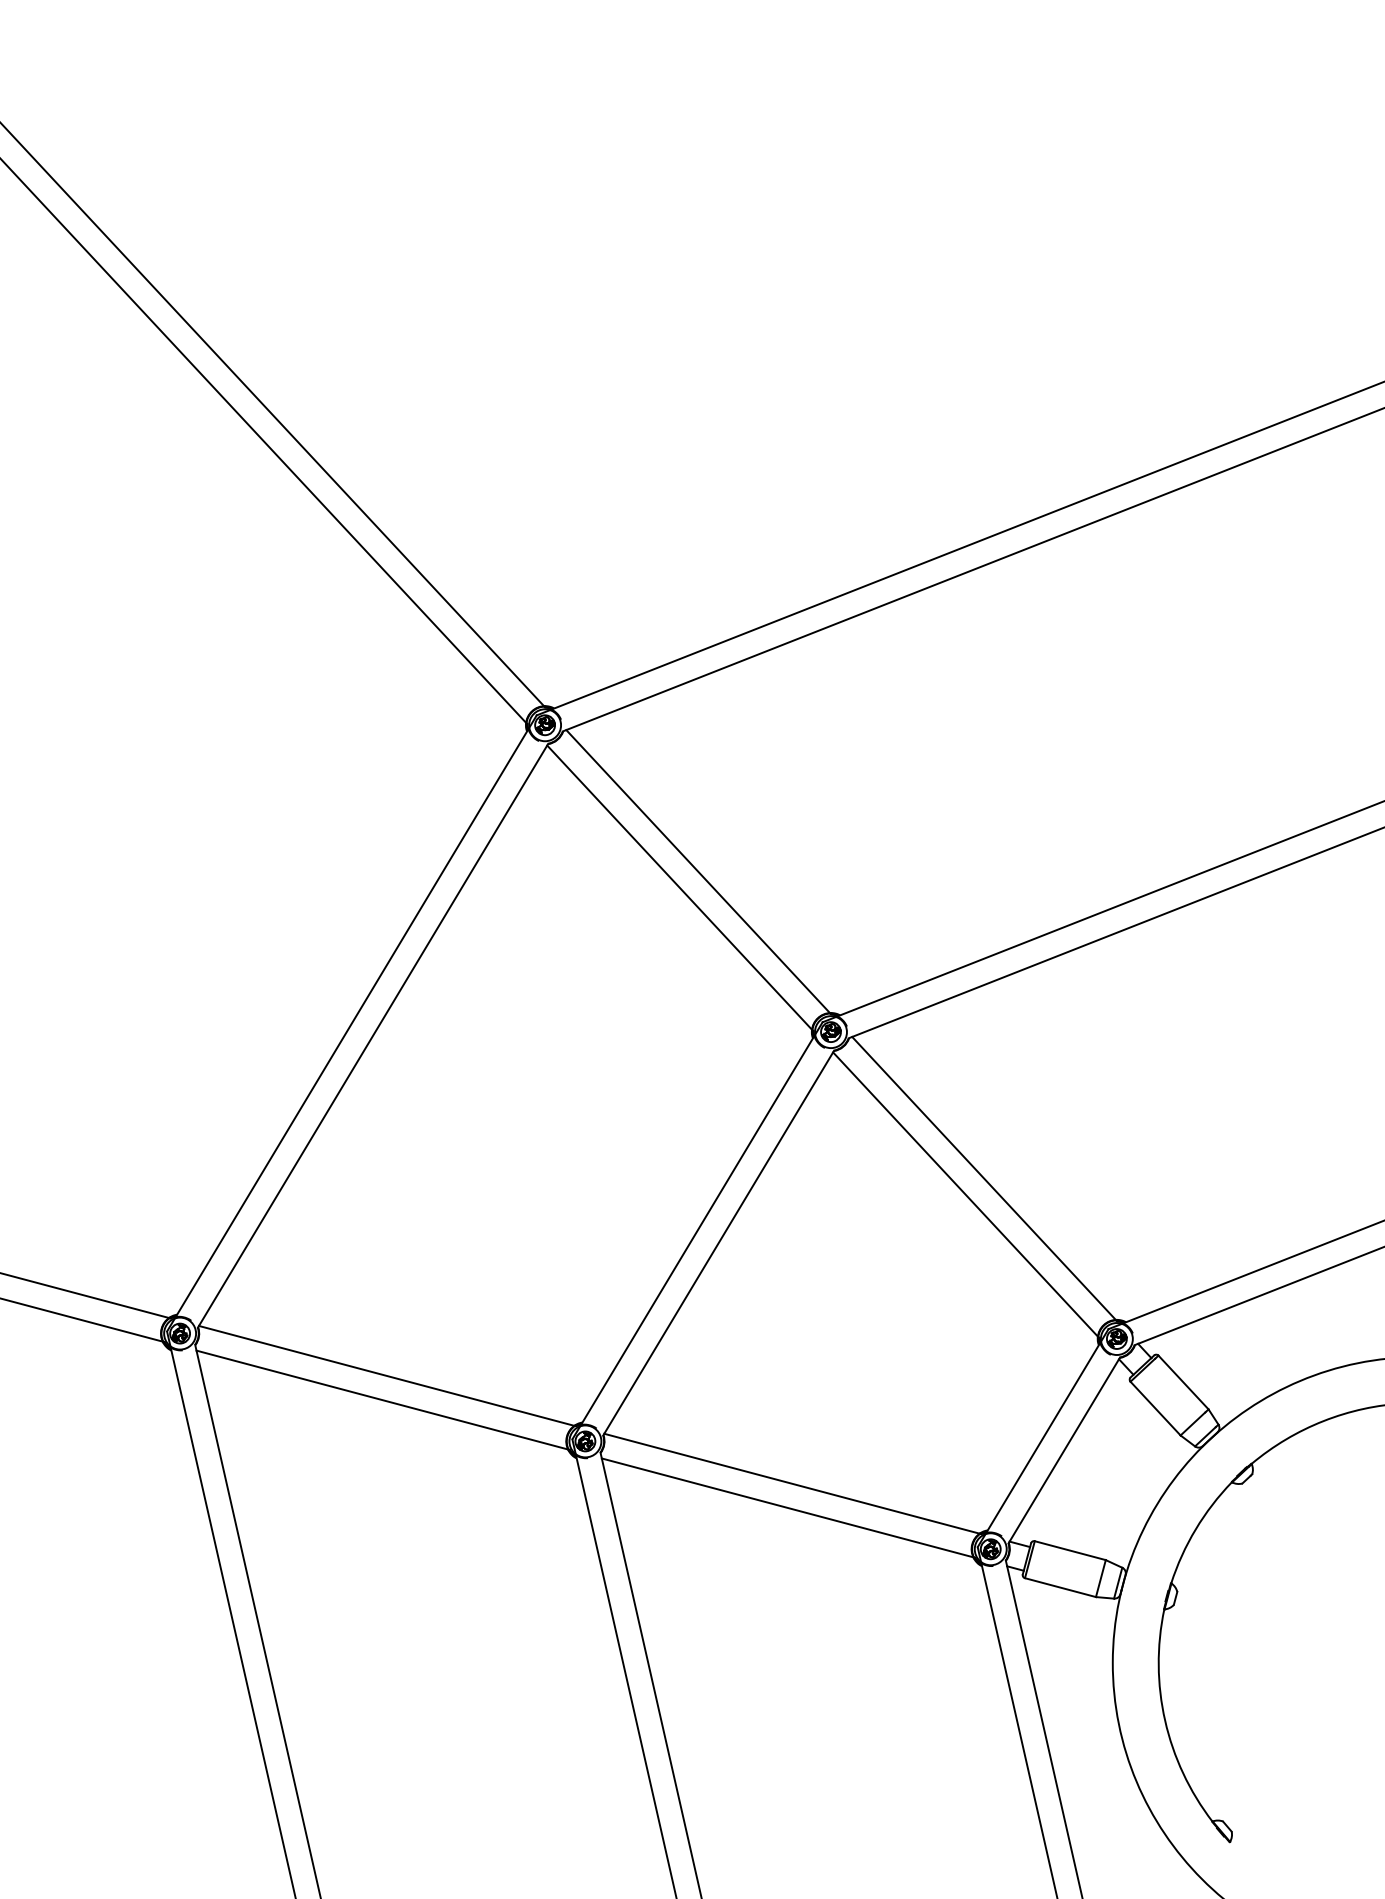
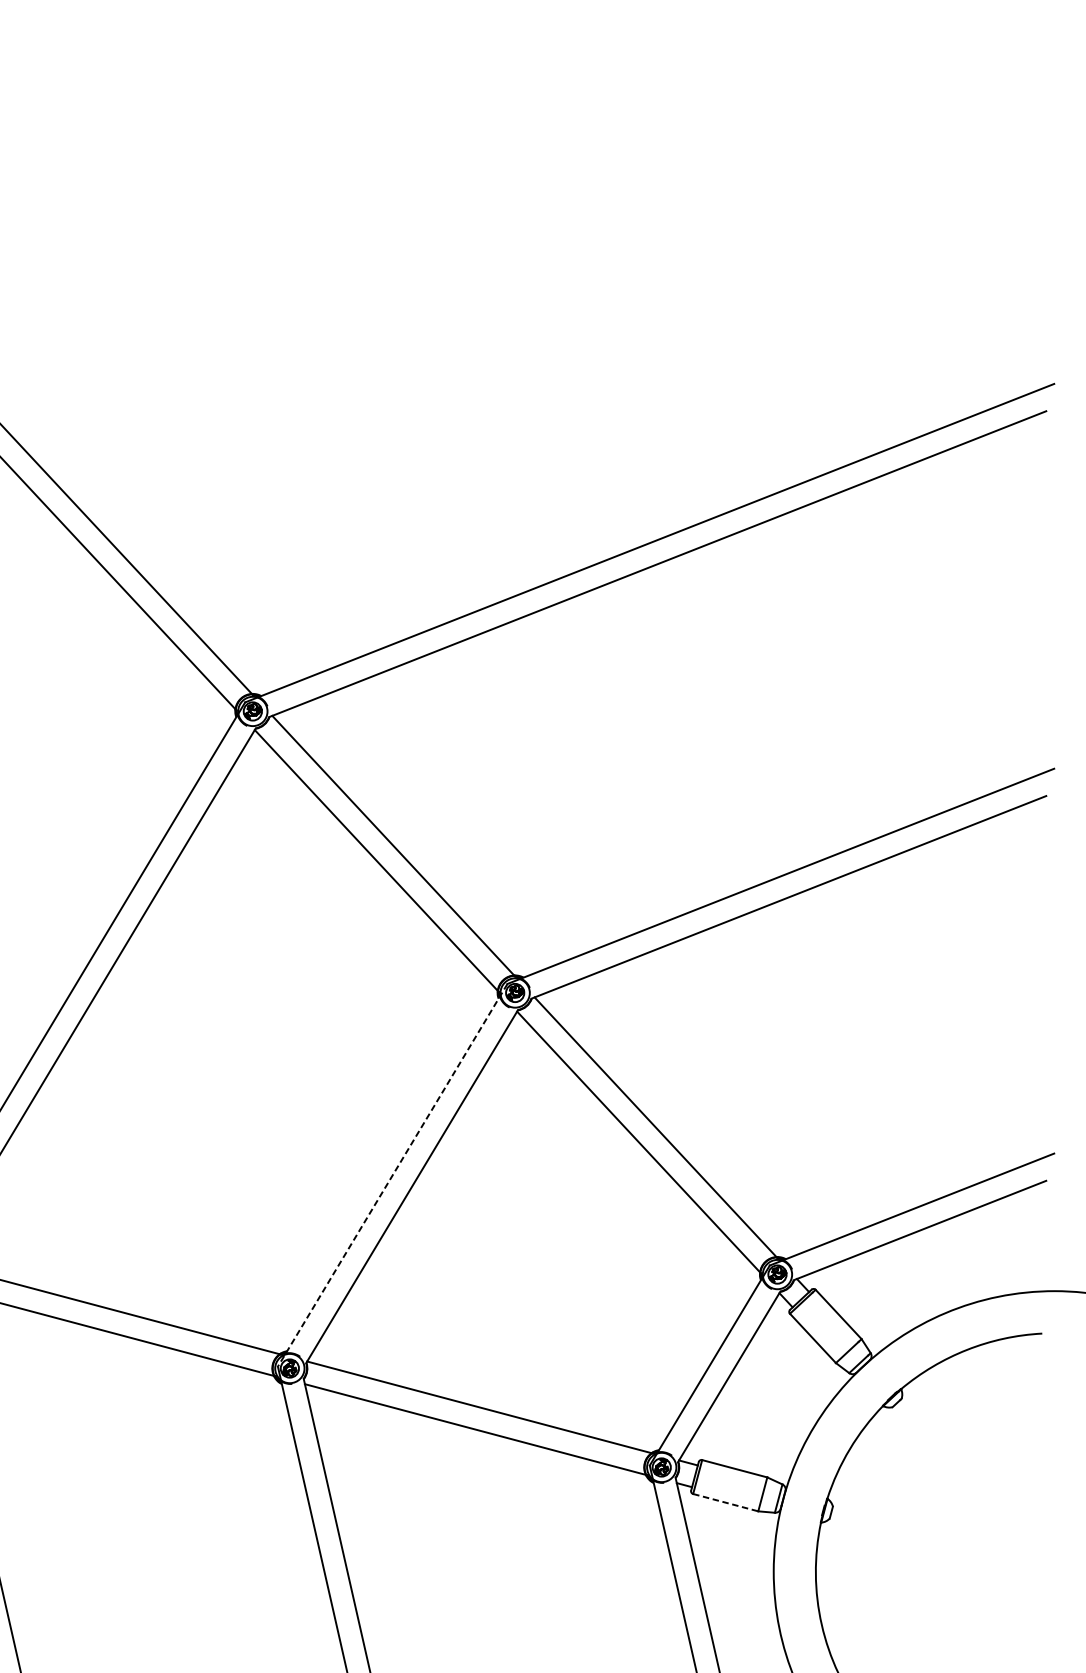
line: (697, 1230) -> (392, 1175), solid -> dashed
line: (1060, 1587) -> (725, 1502), solid -> dashed

